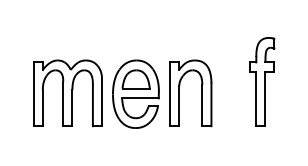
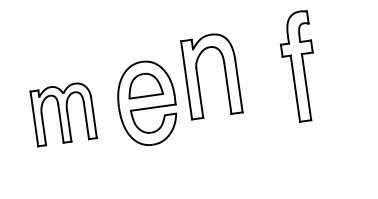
part: (67, 93) -> (63, 114), size x0.7
part: (179, 93) -> (197, 77), moved

